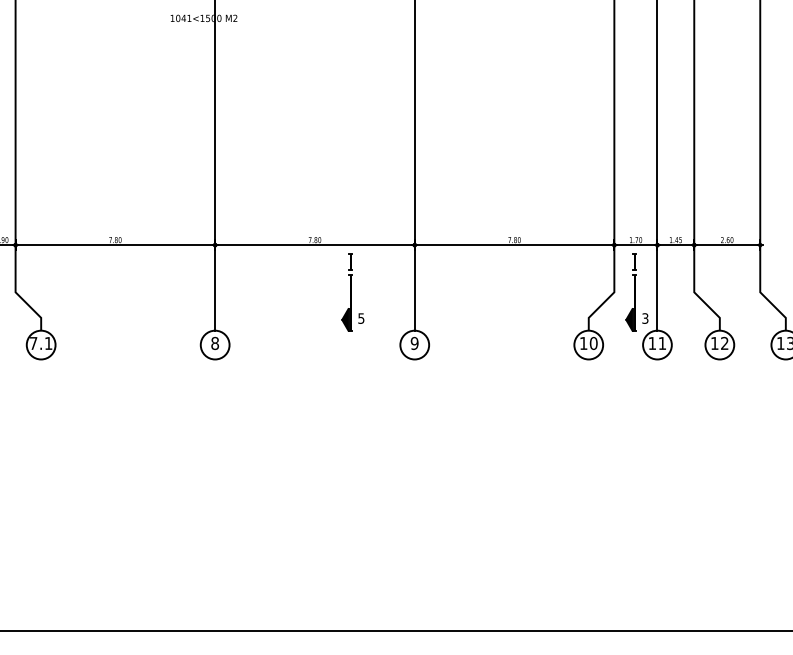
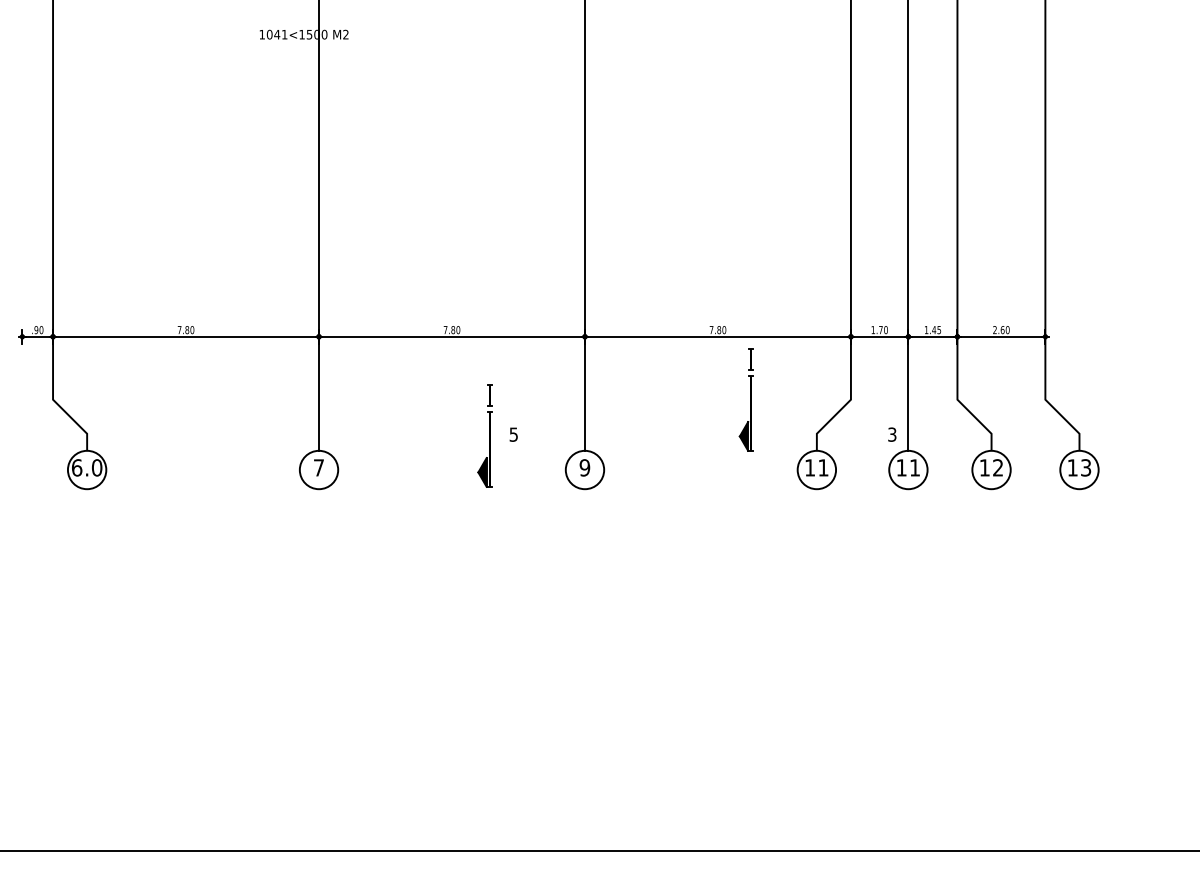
part: (346, 292) -> (484, 435), moved
part: (630, 292) -> (745, 399), moved
text: (41, 343) -> (87, 467), 7.1 -> 6.0
text: (214, 343) -> (318, 467), 8 -> 7
text: (593, 343) -> (823, 467), 10 -> 11

